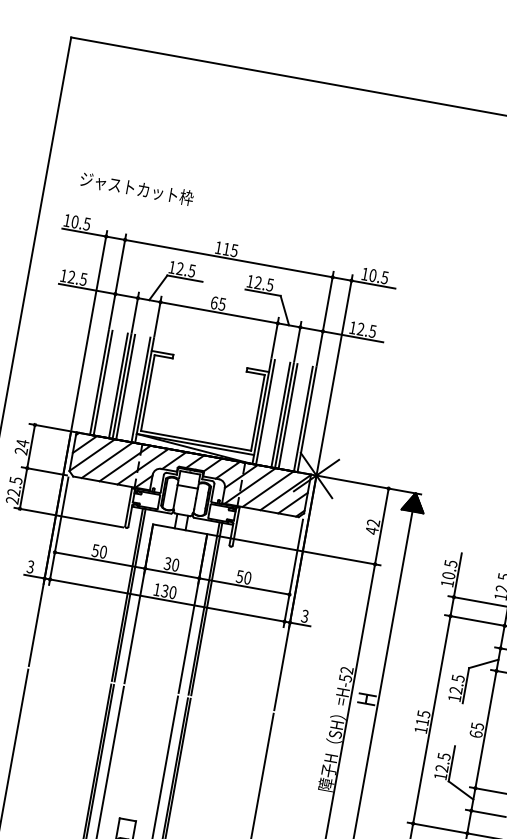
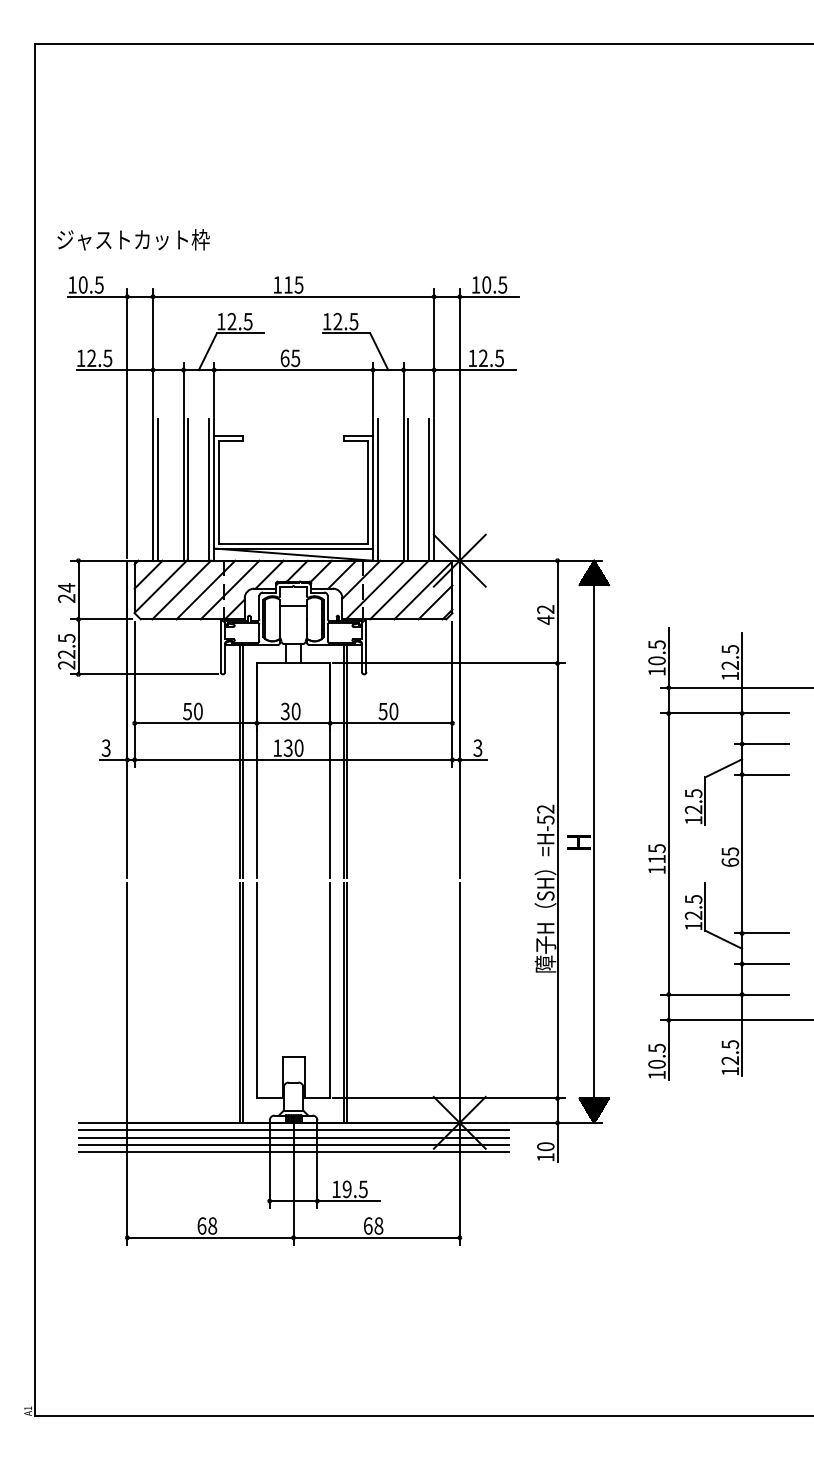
text: (137, 188) -> (133, 239), moved
line: (118, 385) -> (178, 489), removed
line: (280, 414) -> (398, 489), removed

